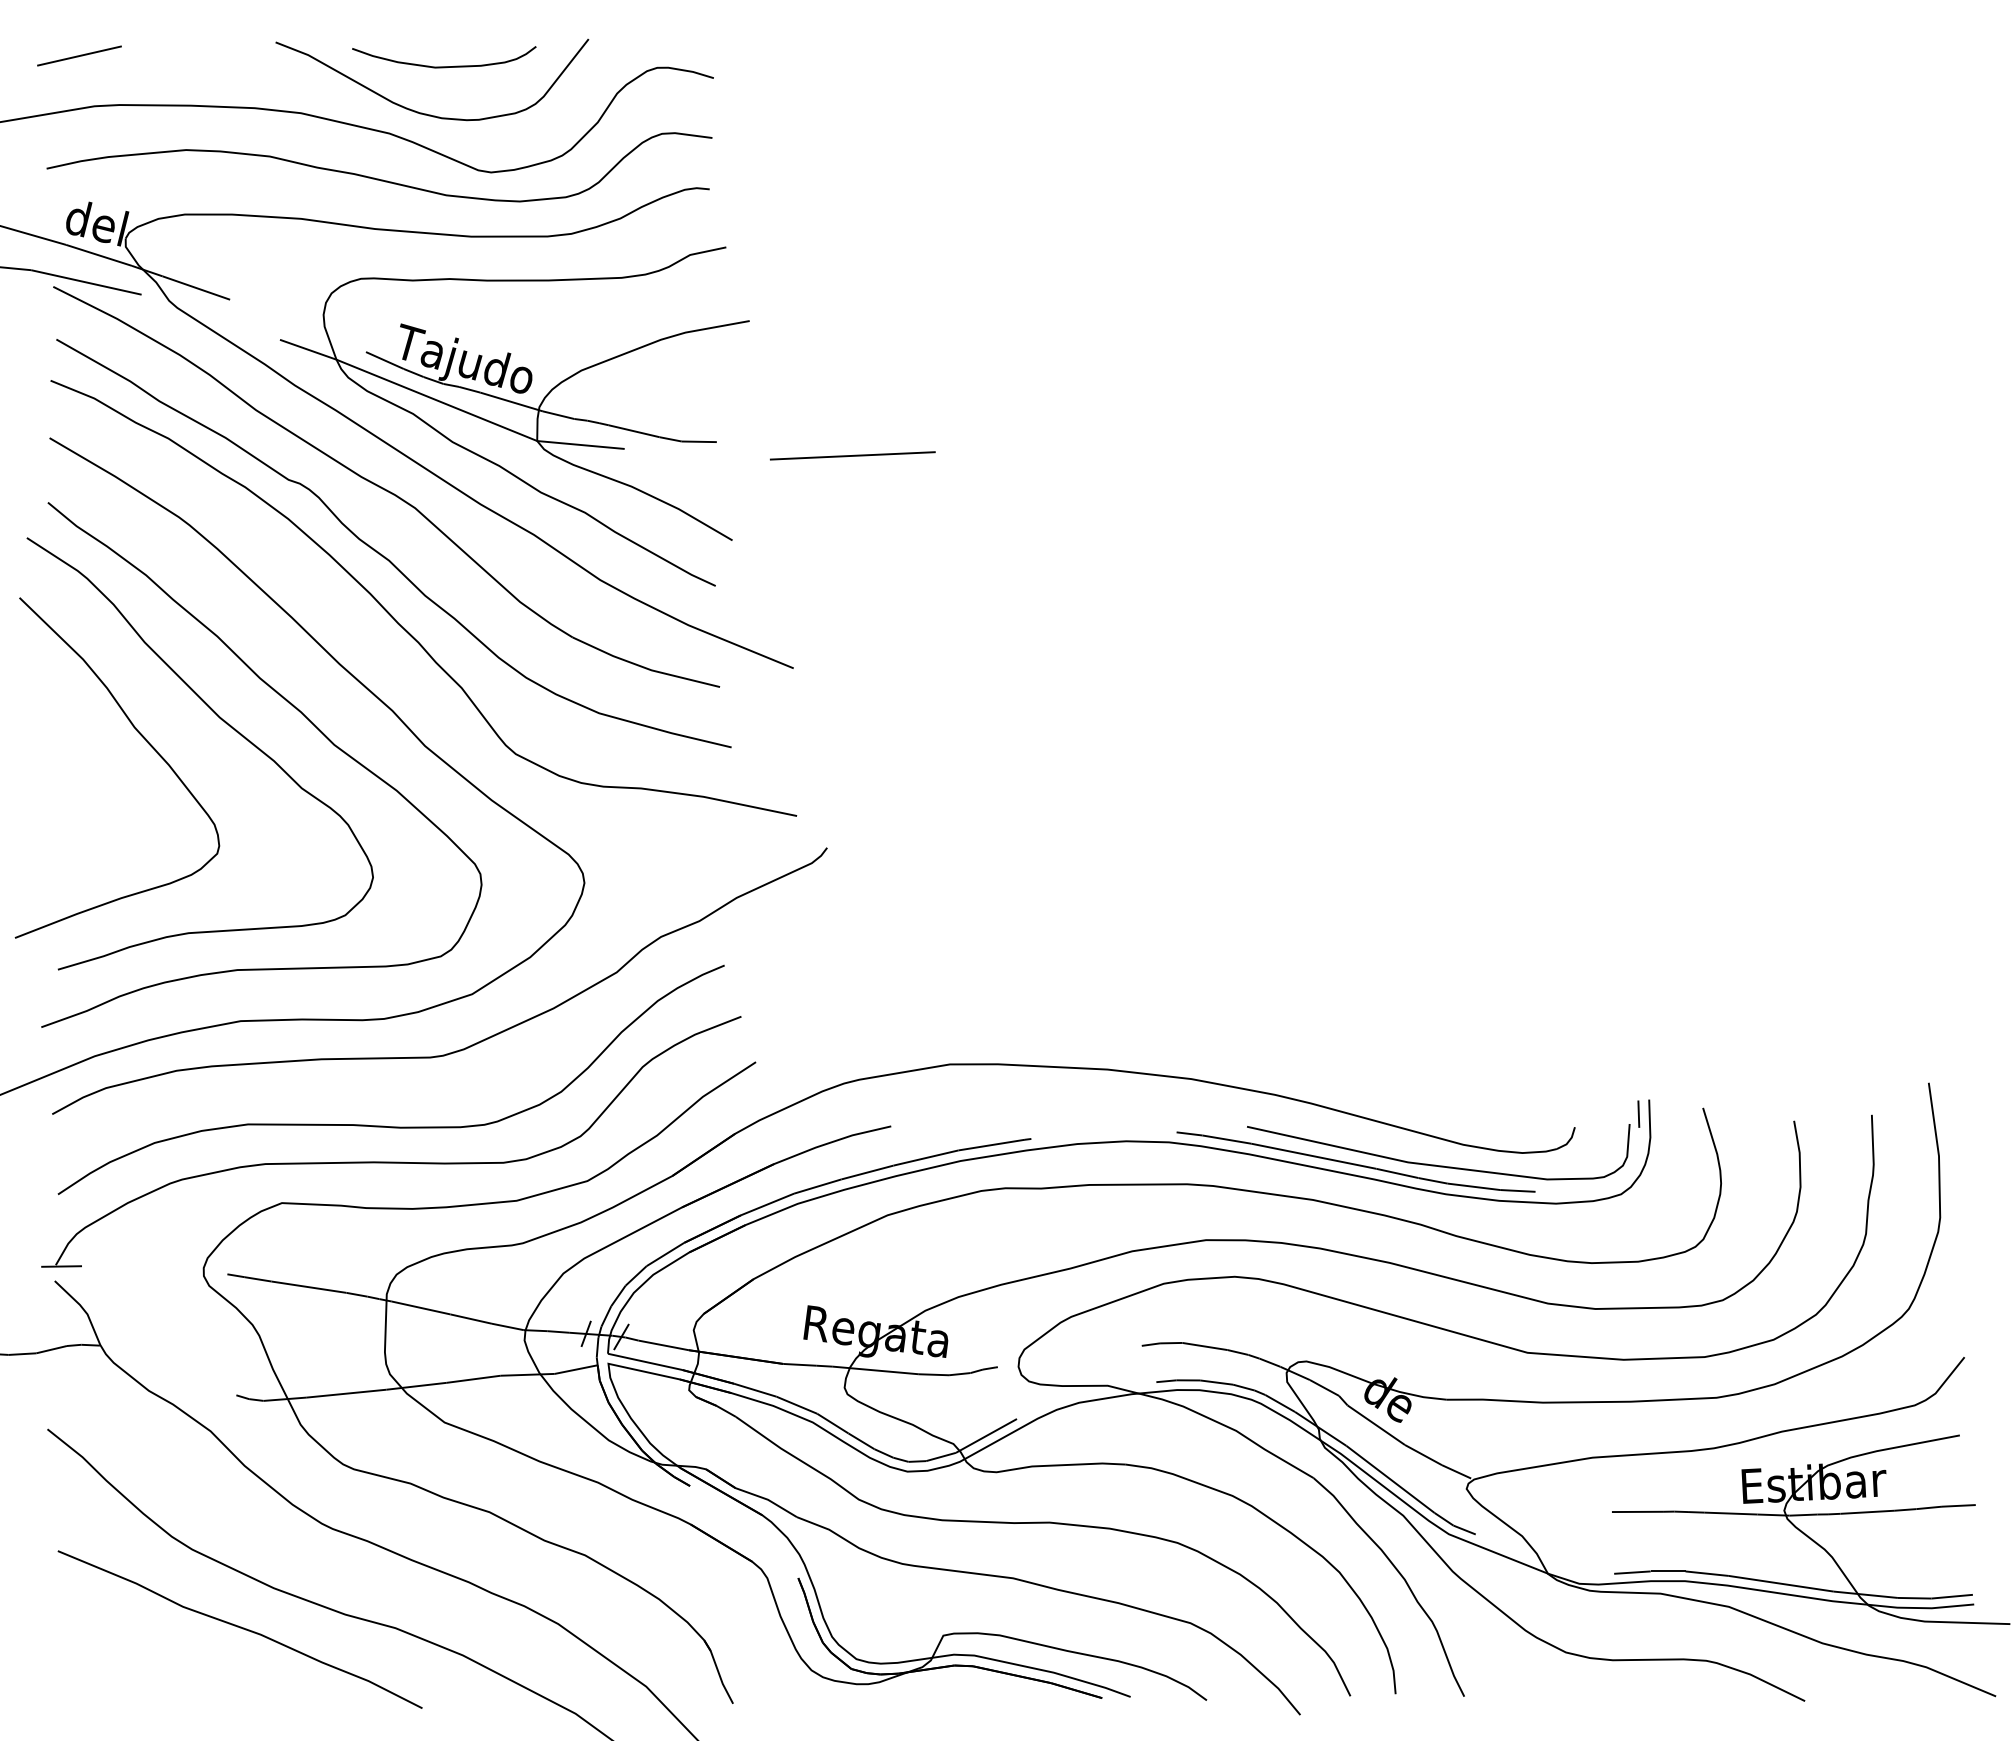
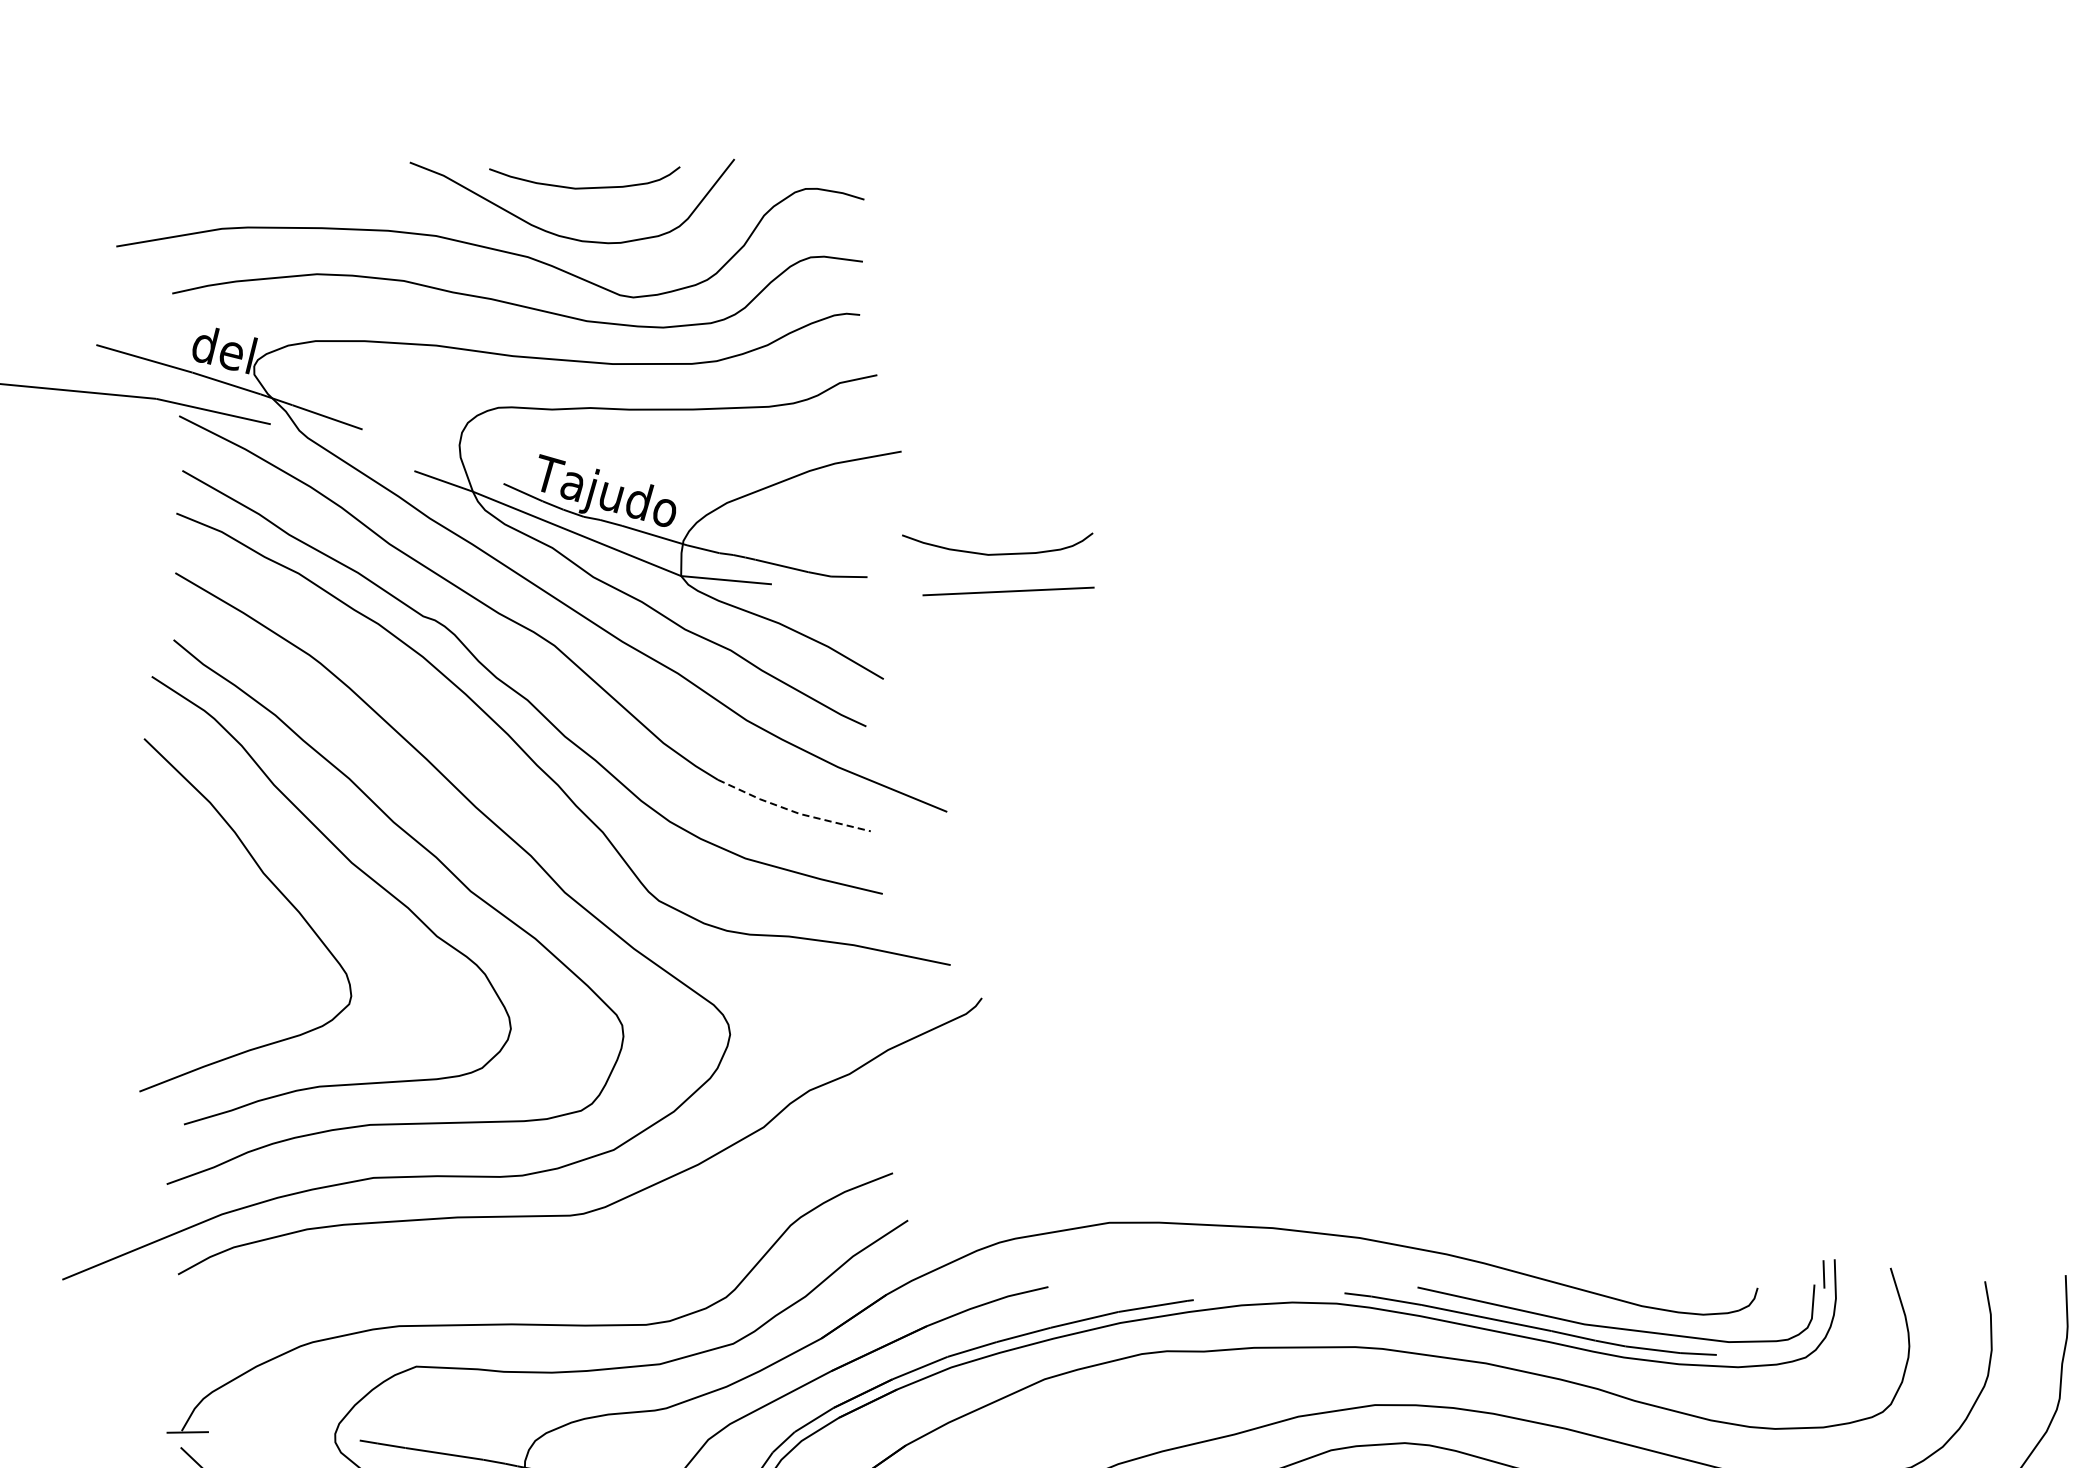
line: (79, 55) -> (206, 176), removed
curve: (842, 419) -> (997, 553), added
line: (645, 667) -> (793, 811), solid -> dashed
curve: (384, 1125) -> (522, 1286), removed

